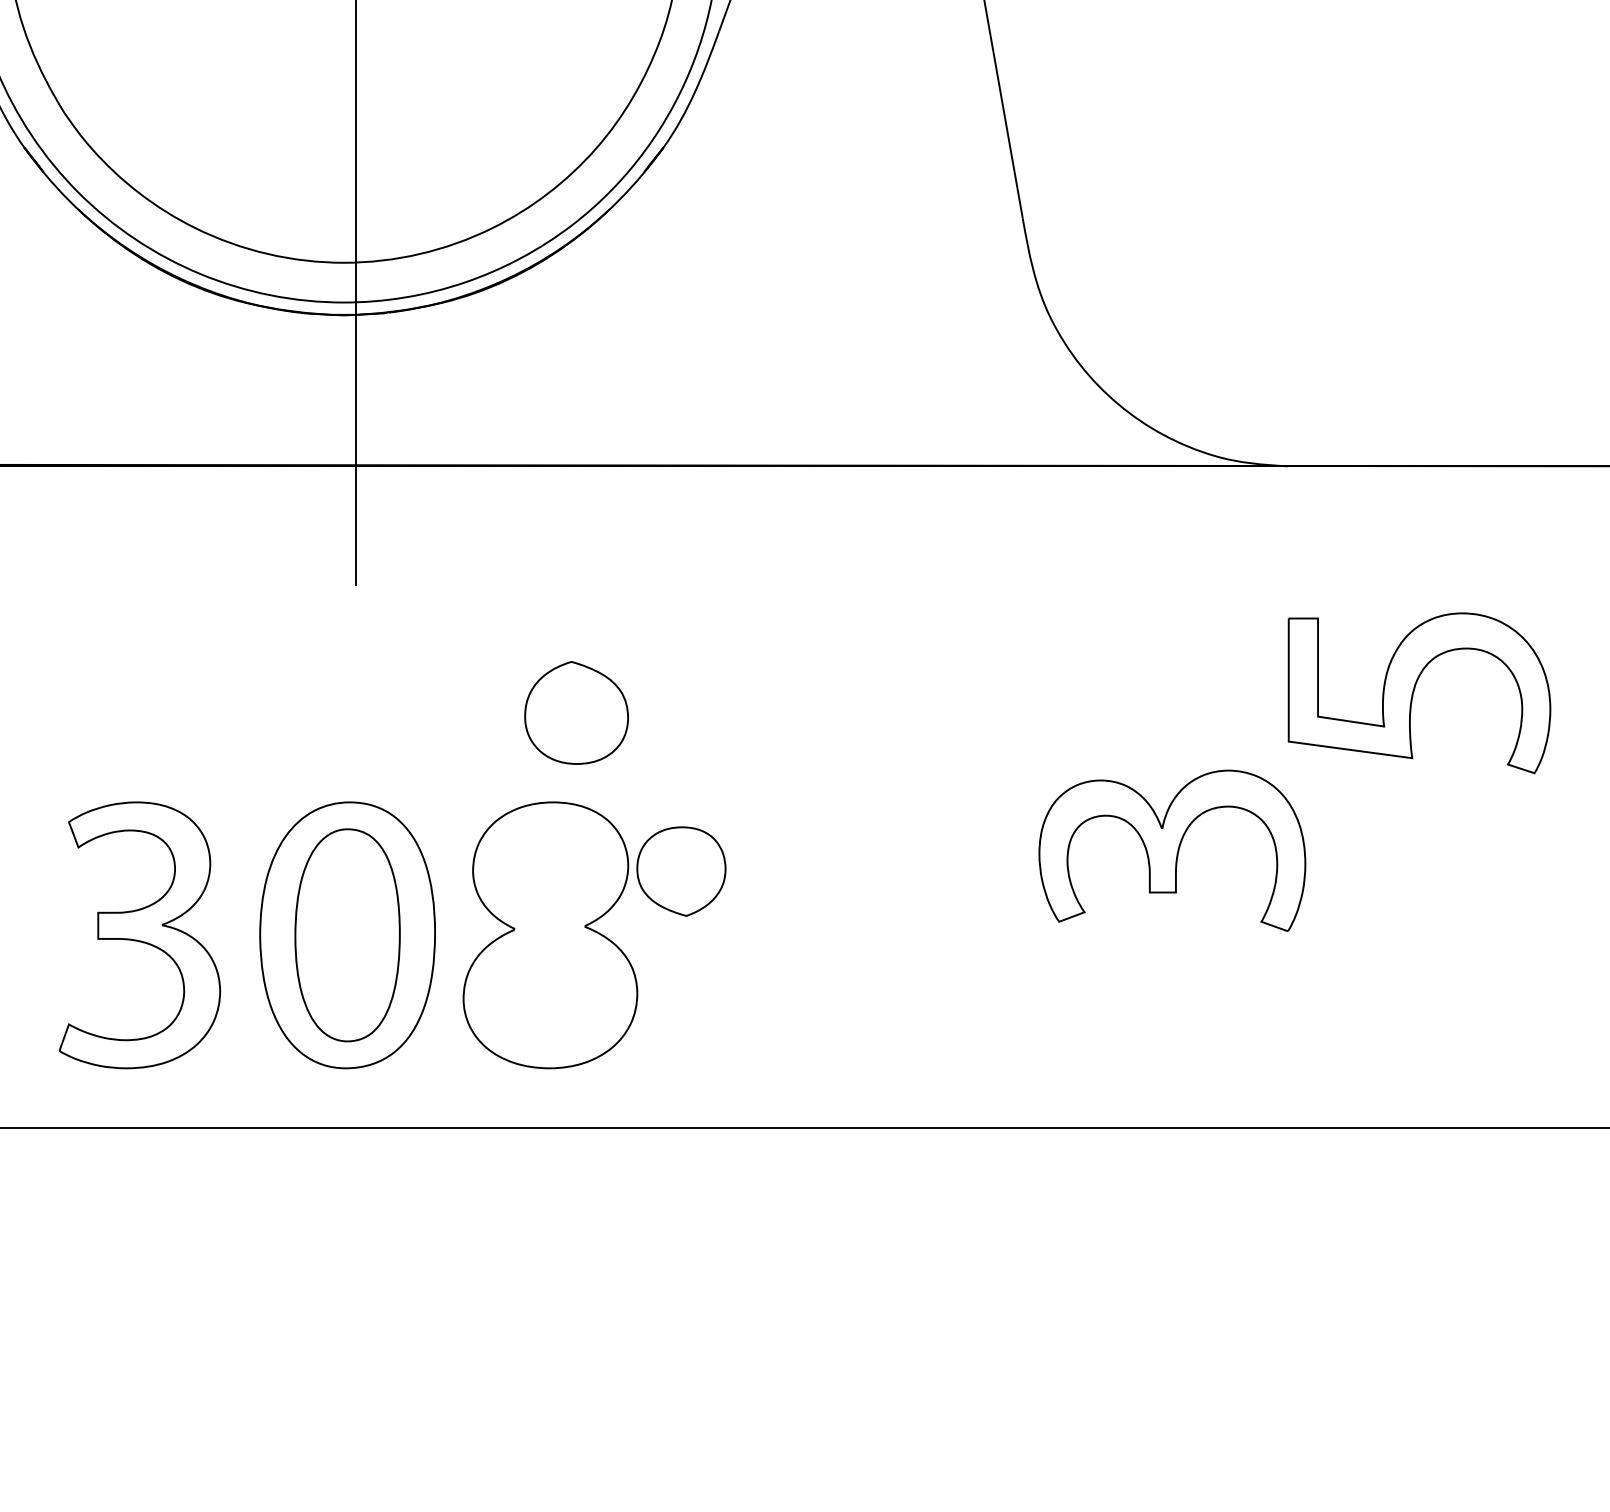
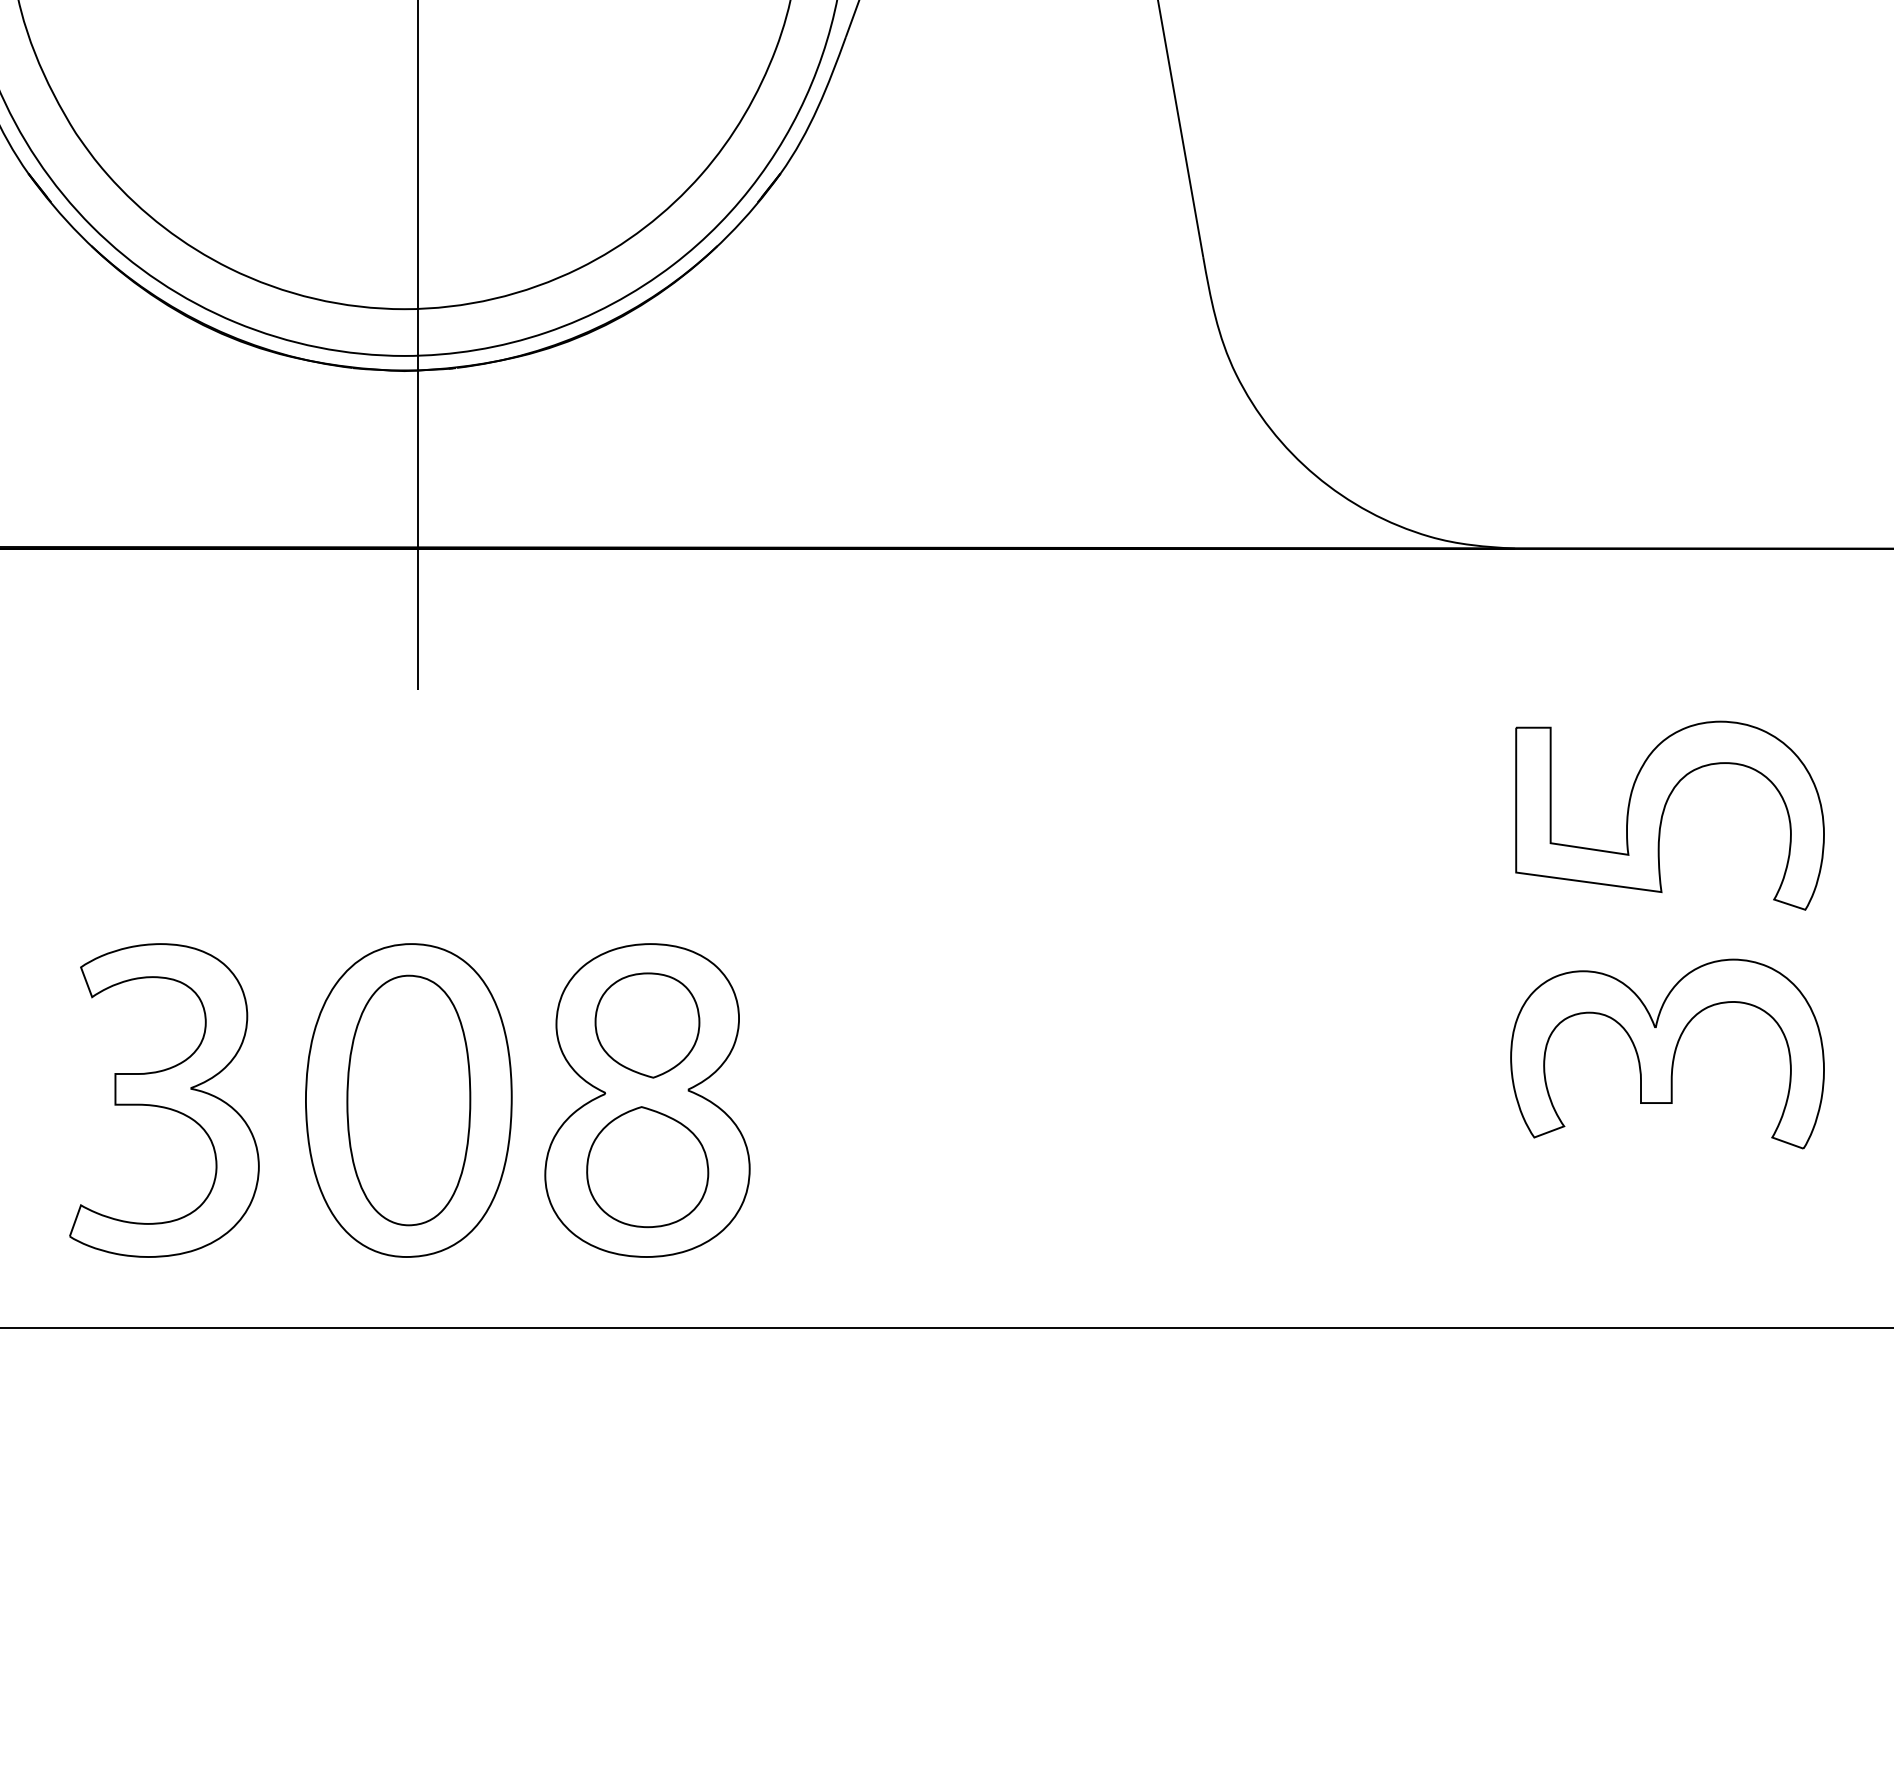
part: (576, 712) -> (647, 1166), moved
part: (1172, 850) -> (1667, 1053), moved
part: (681, 871) -> (647, 1025), moved

